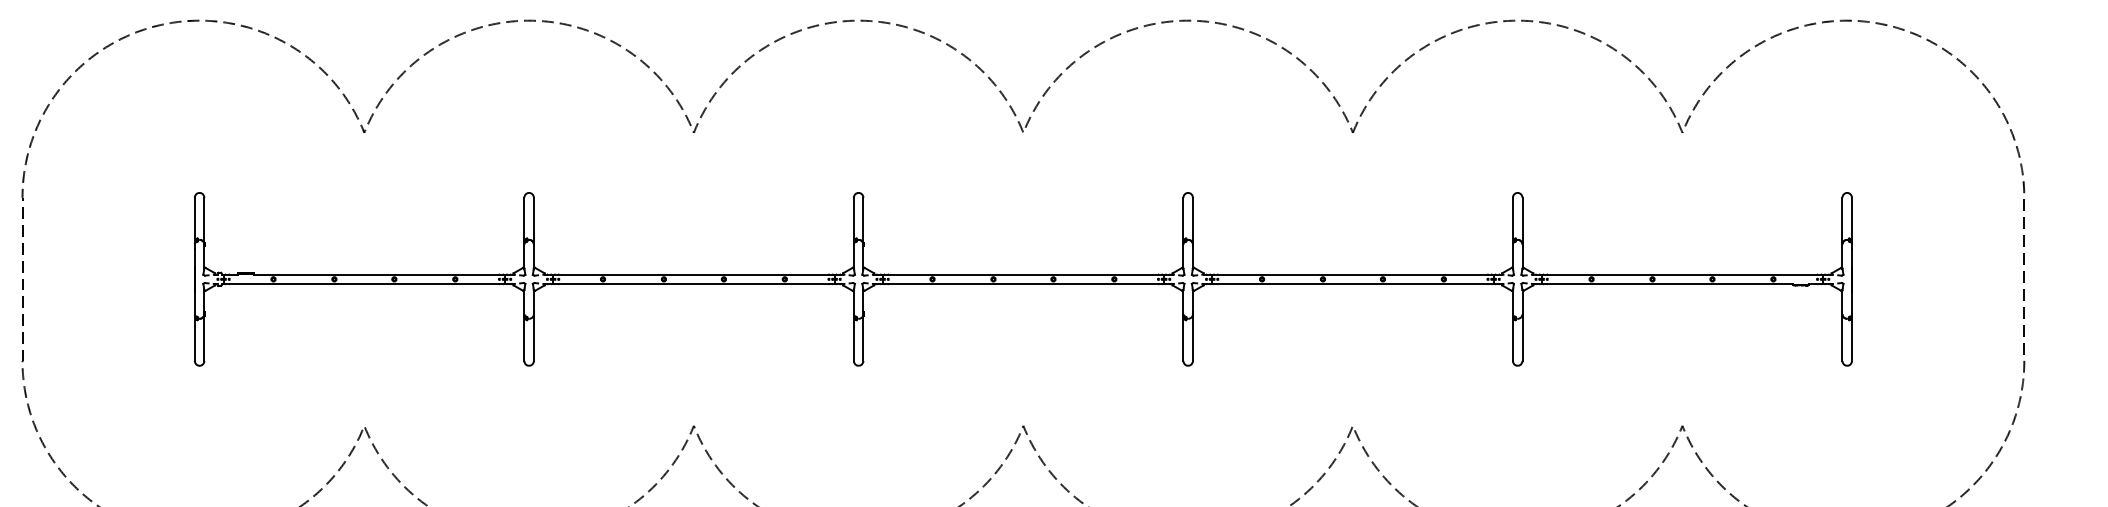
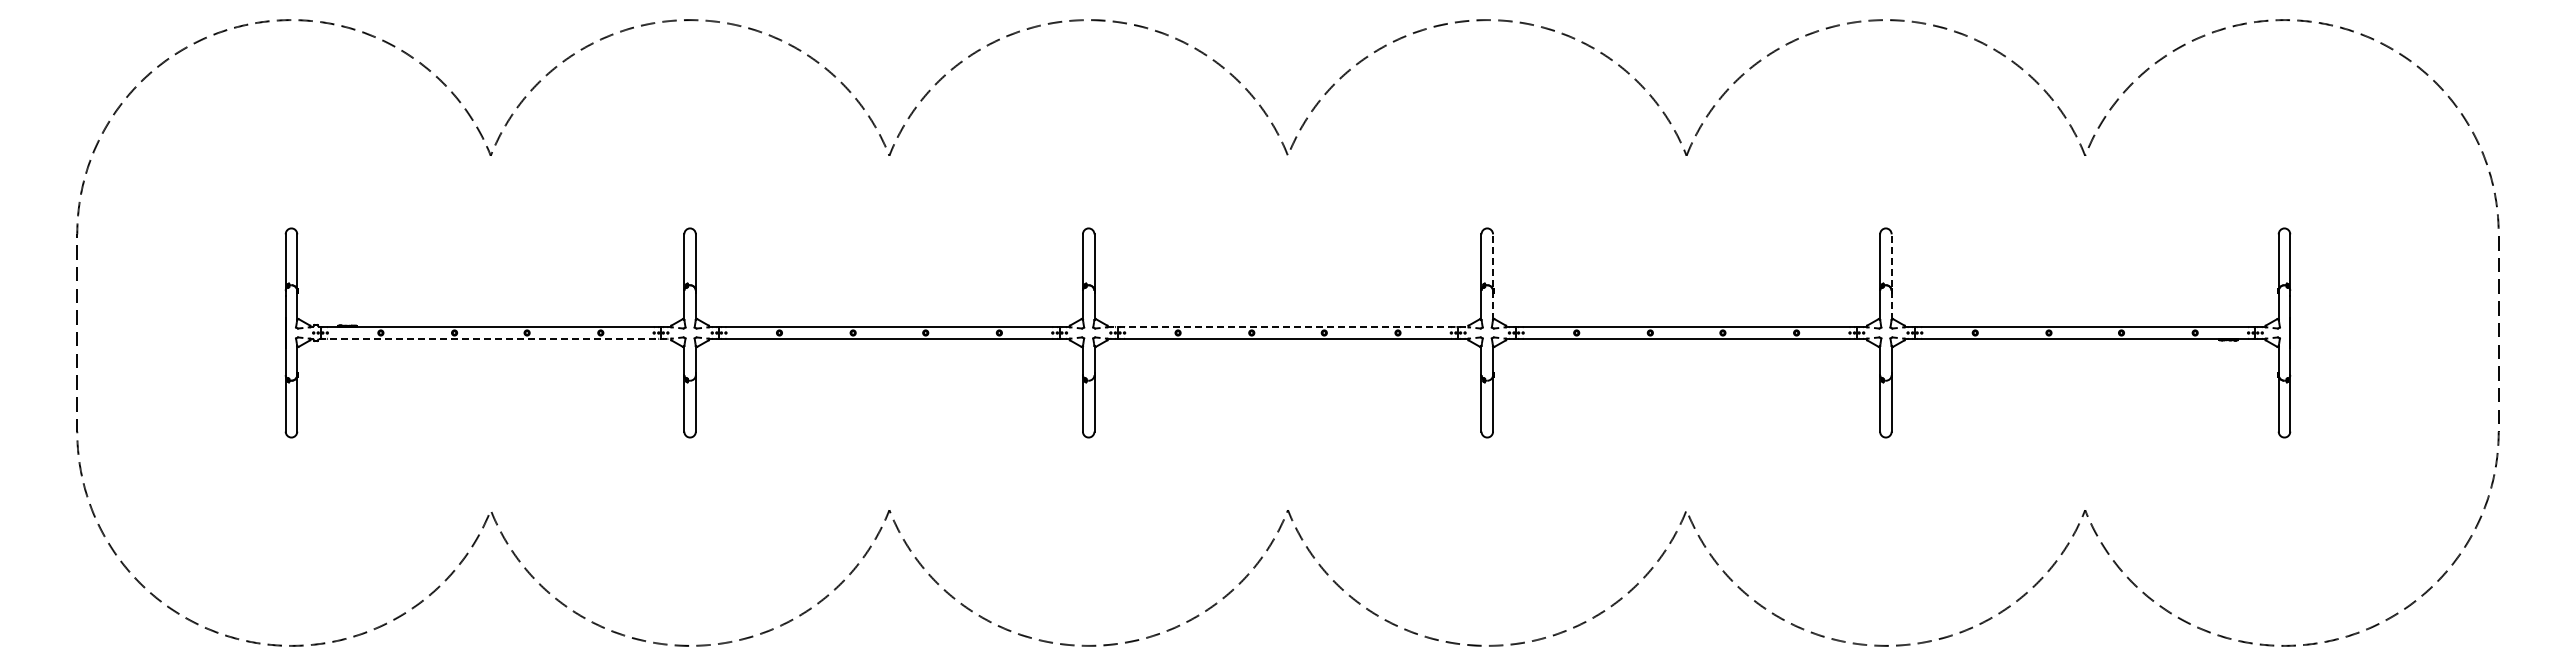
line: (1193, 233) -> (1493, 277), solid -> dashed
line: (1522, 233) -> (1891, 277), solid -> dashed
line: (1023, 274) -> (1288, 327), solid -> dashed
line: (368, 283) -> (495, 338), solid -> dashed

